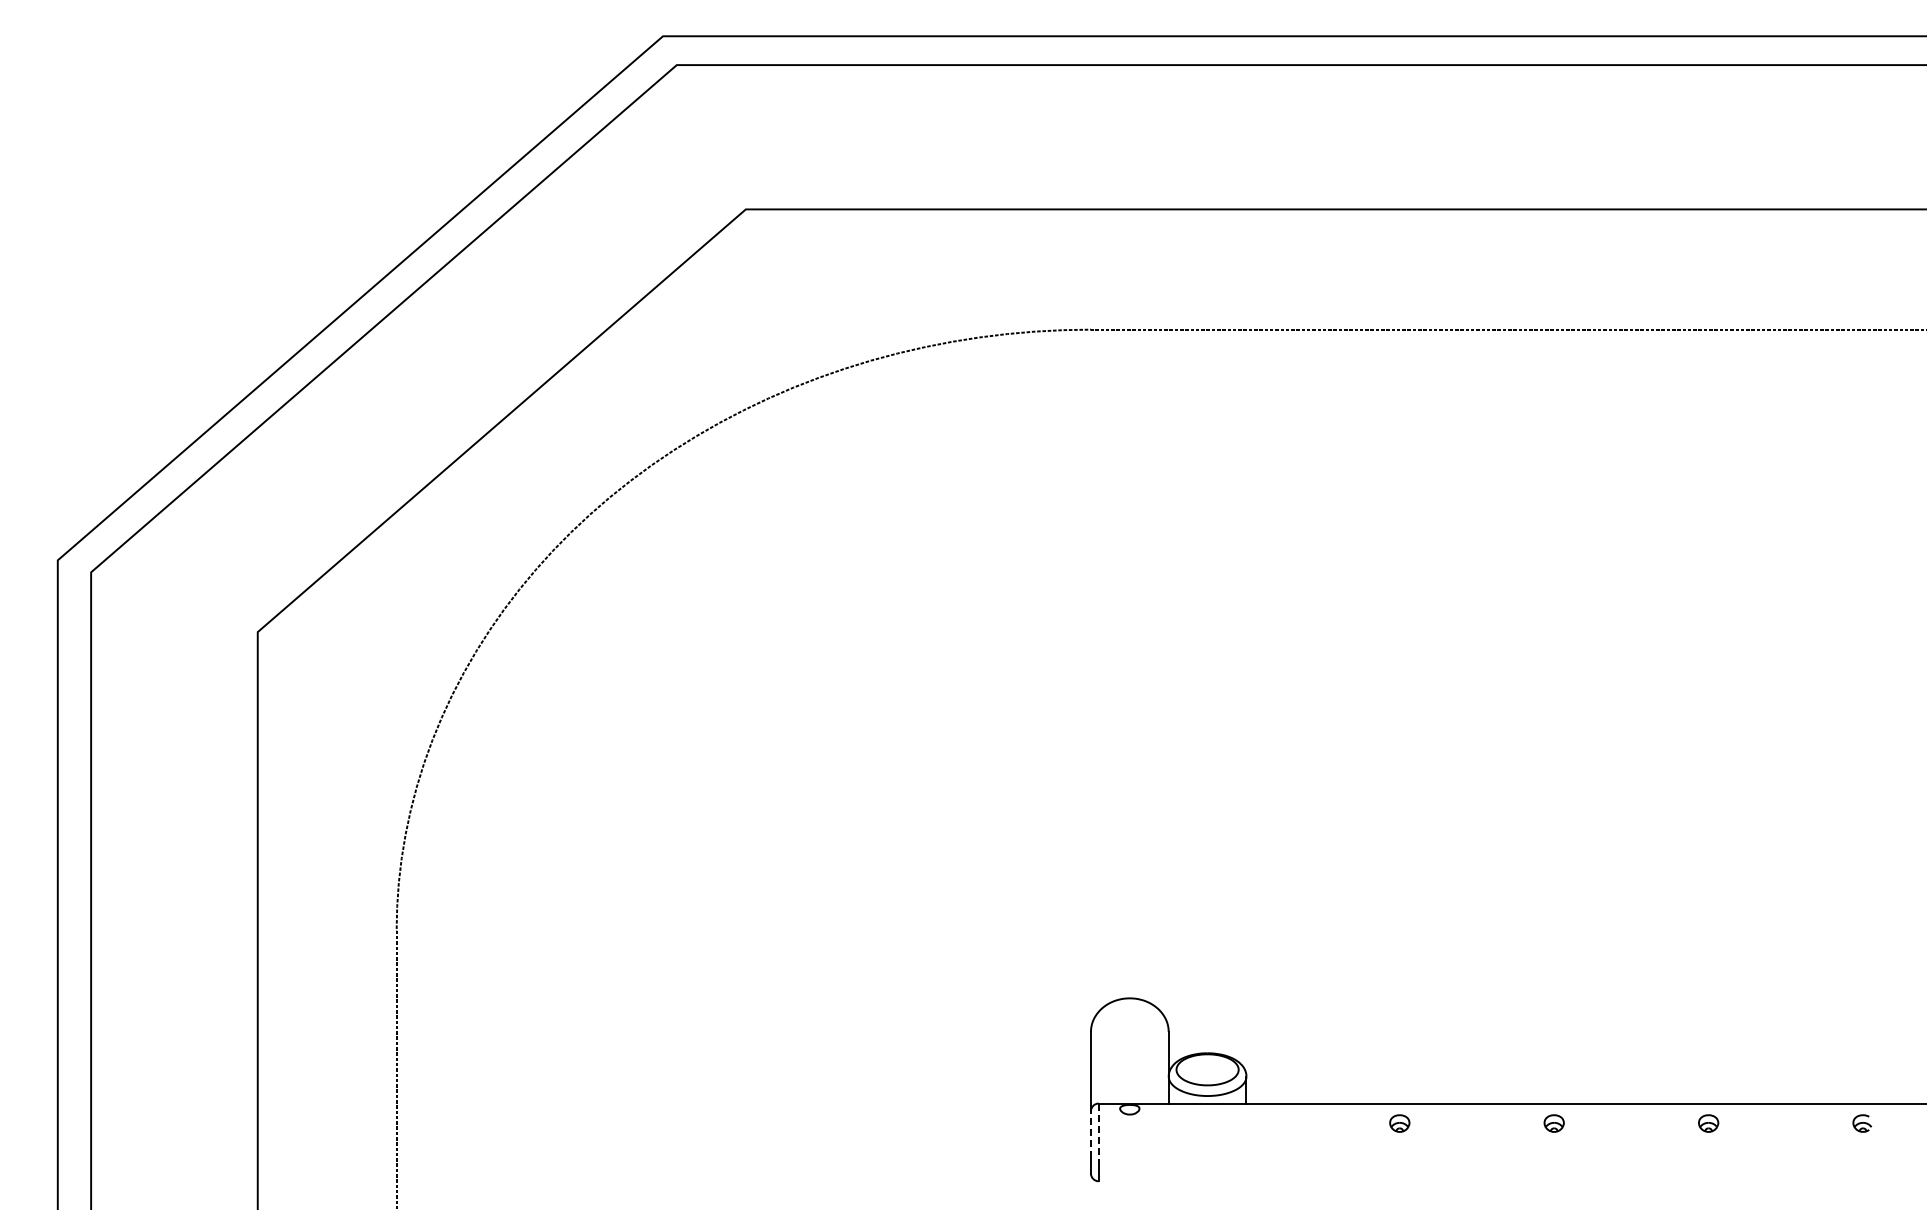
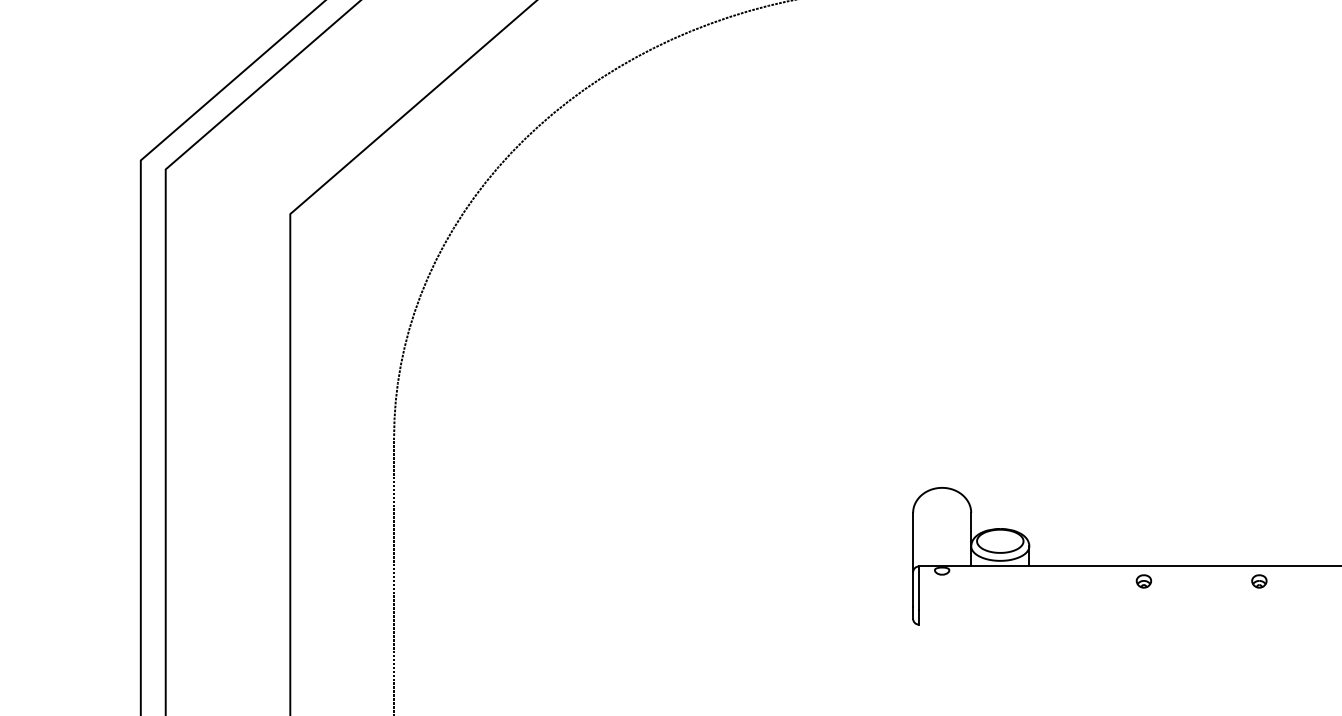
line: (1098, 1133) -> (918, 588), dashed -> solid
line: (1090, 1134) -> (912, 589), dashed -> solid

